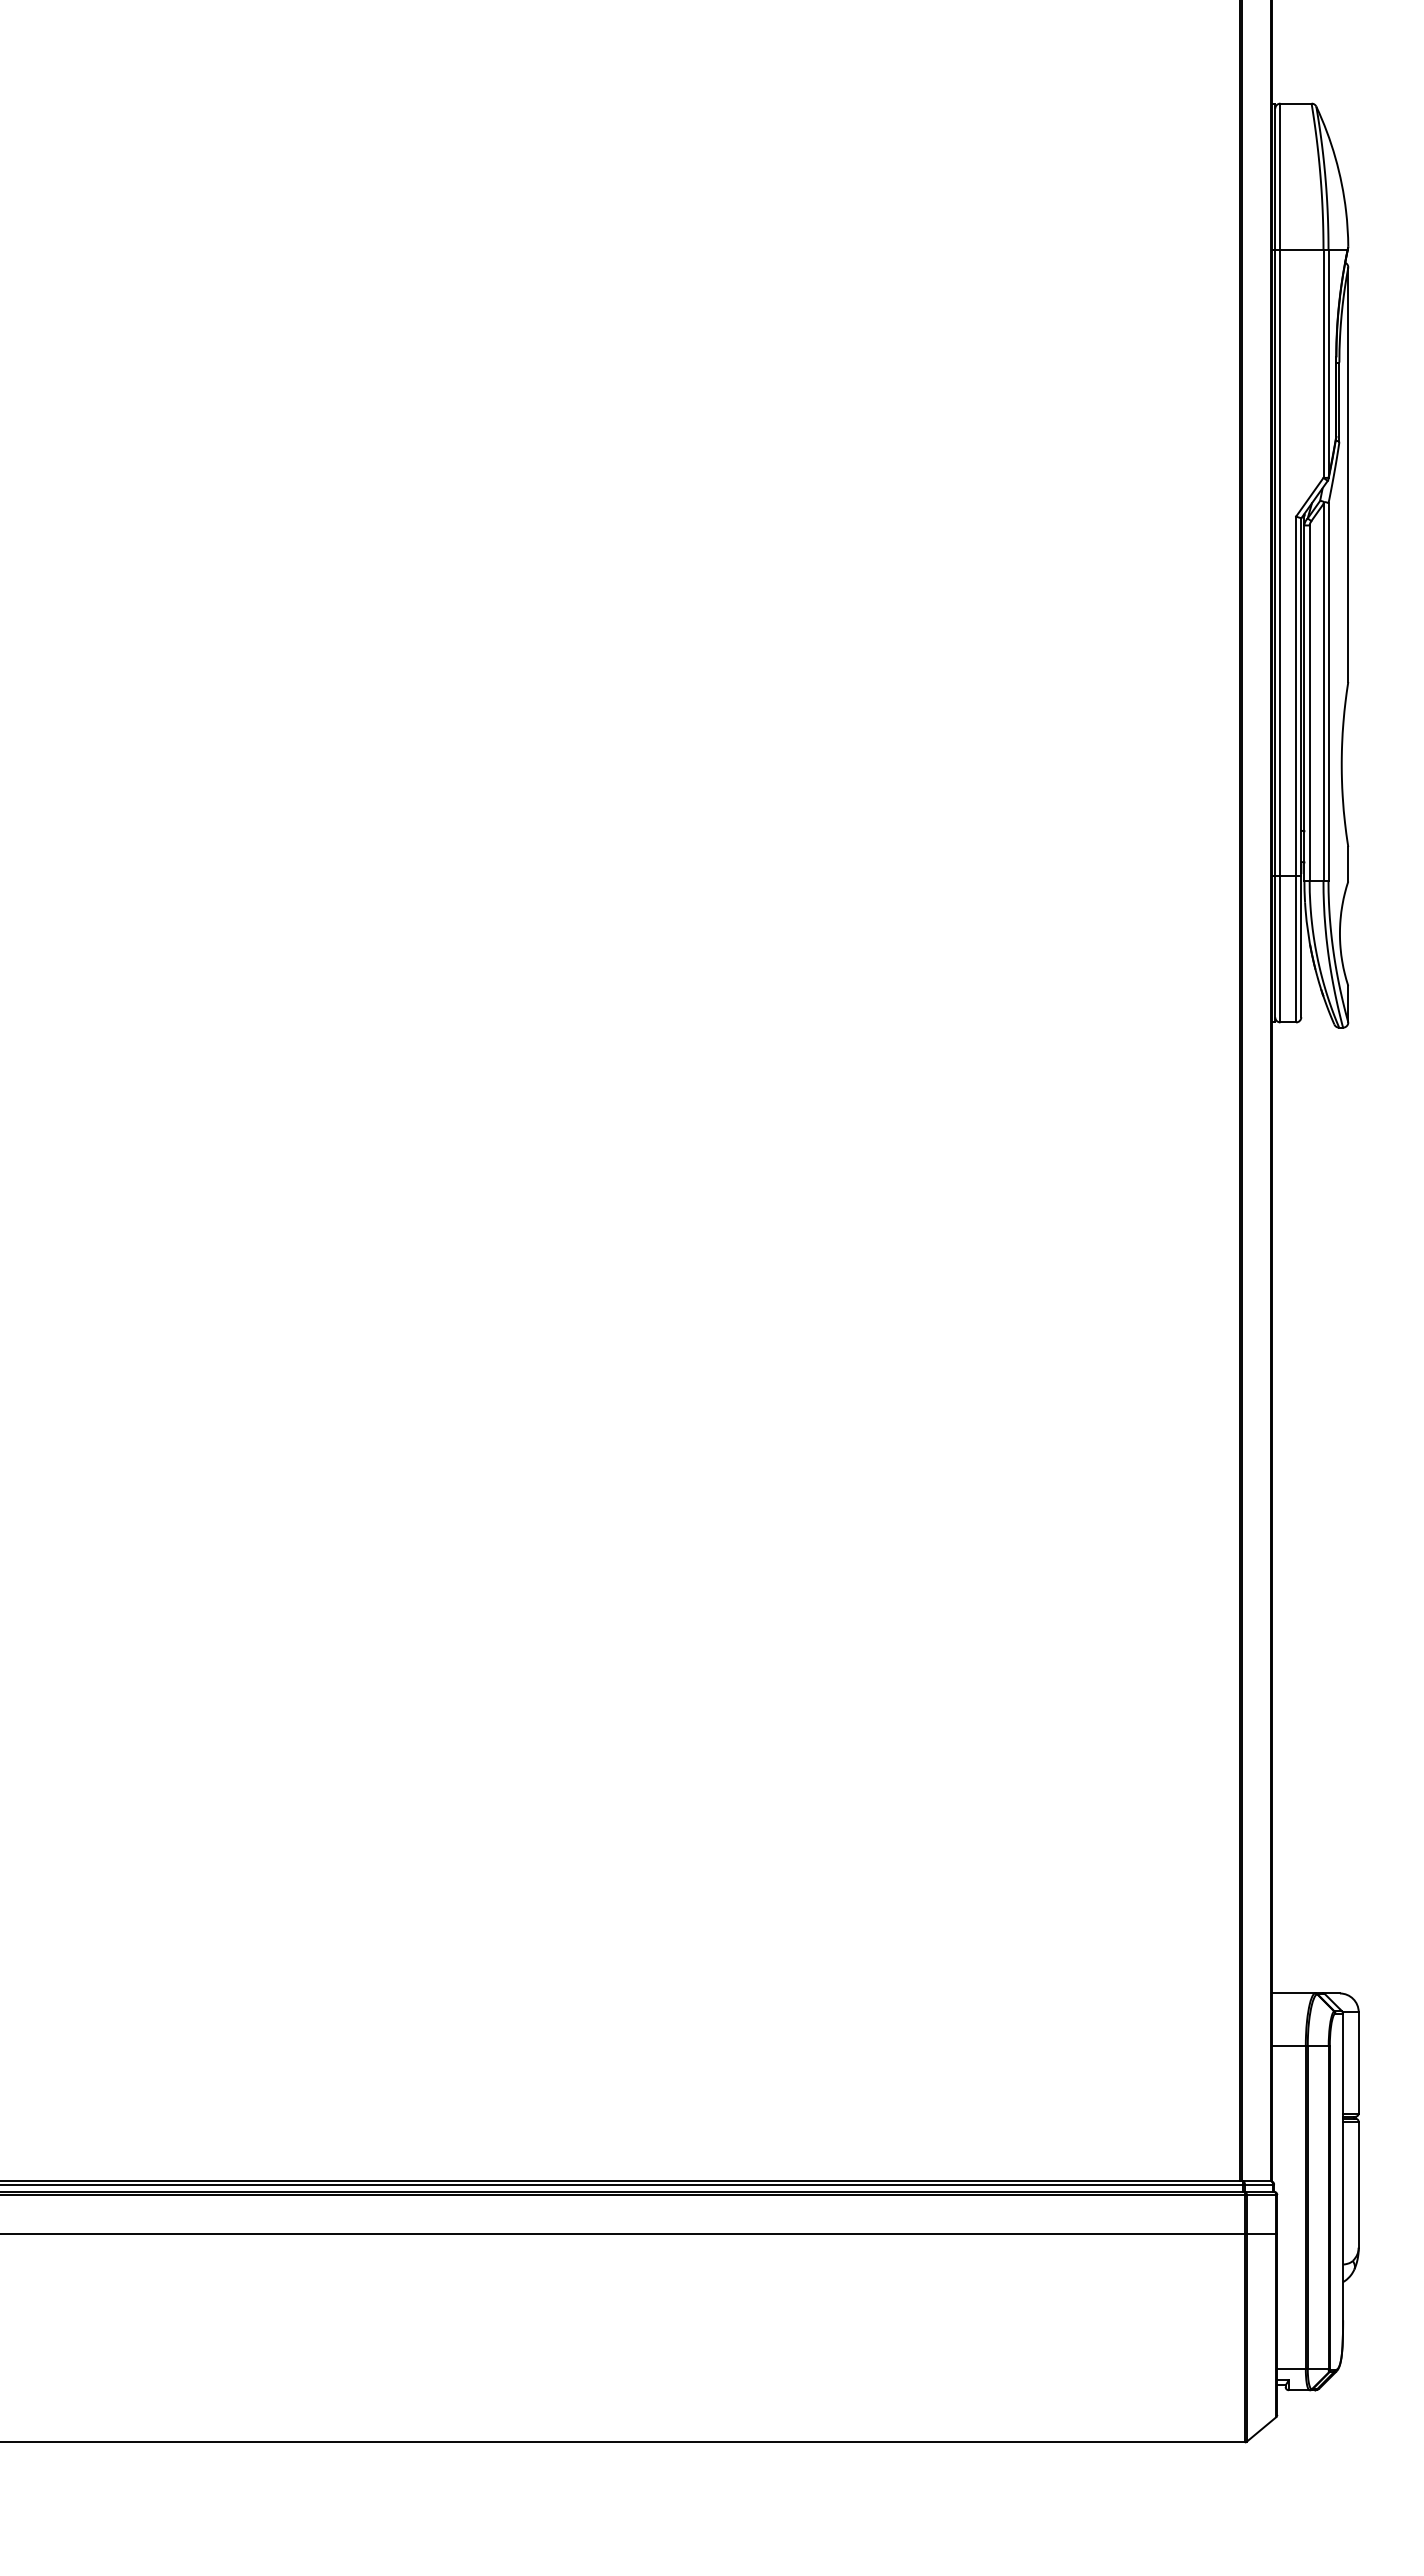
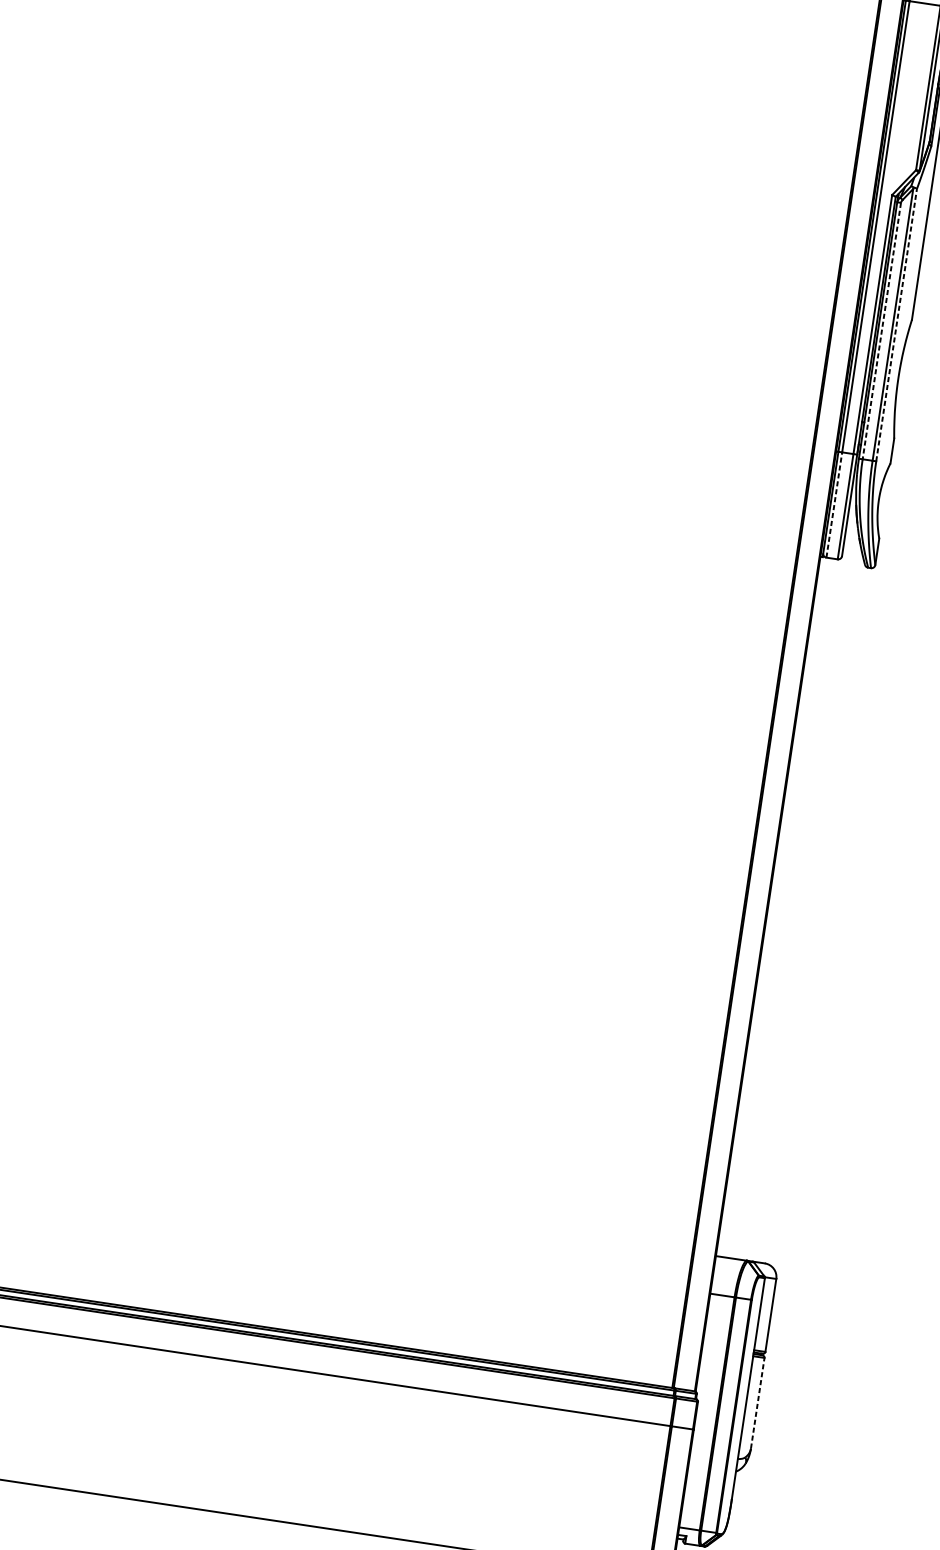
line: (1328, 691) -> (896, 324), solid -> dashed
line: (1309, 703) -> (881, 331), solid -> dashed
line: (1280, 948) -> (834, 504), solid -> dashed
line: (1358, 2184) -> (757, 1402), solid -> dashed

